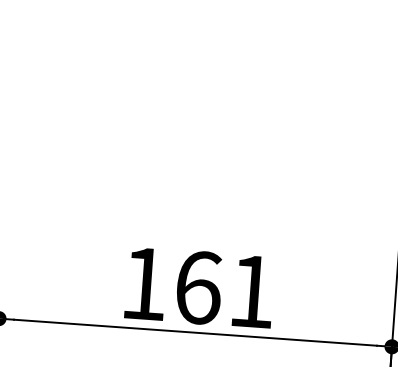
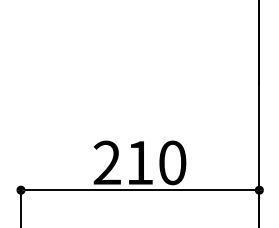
text: (197, 286) -> (139, 162), 161 -> 210

